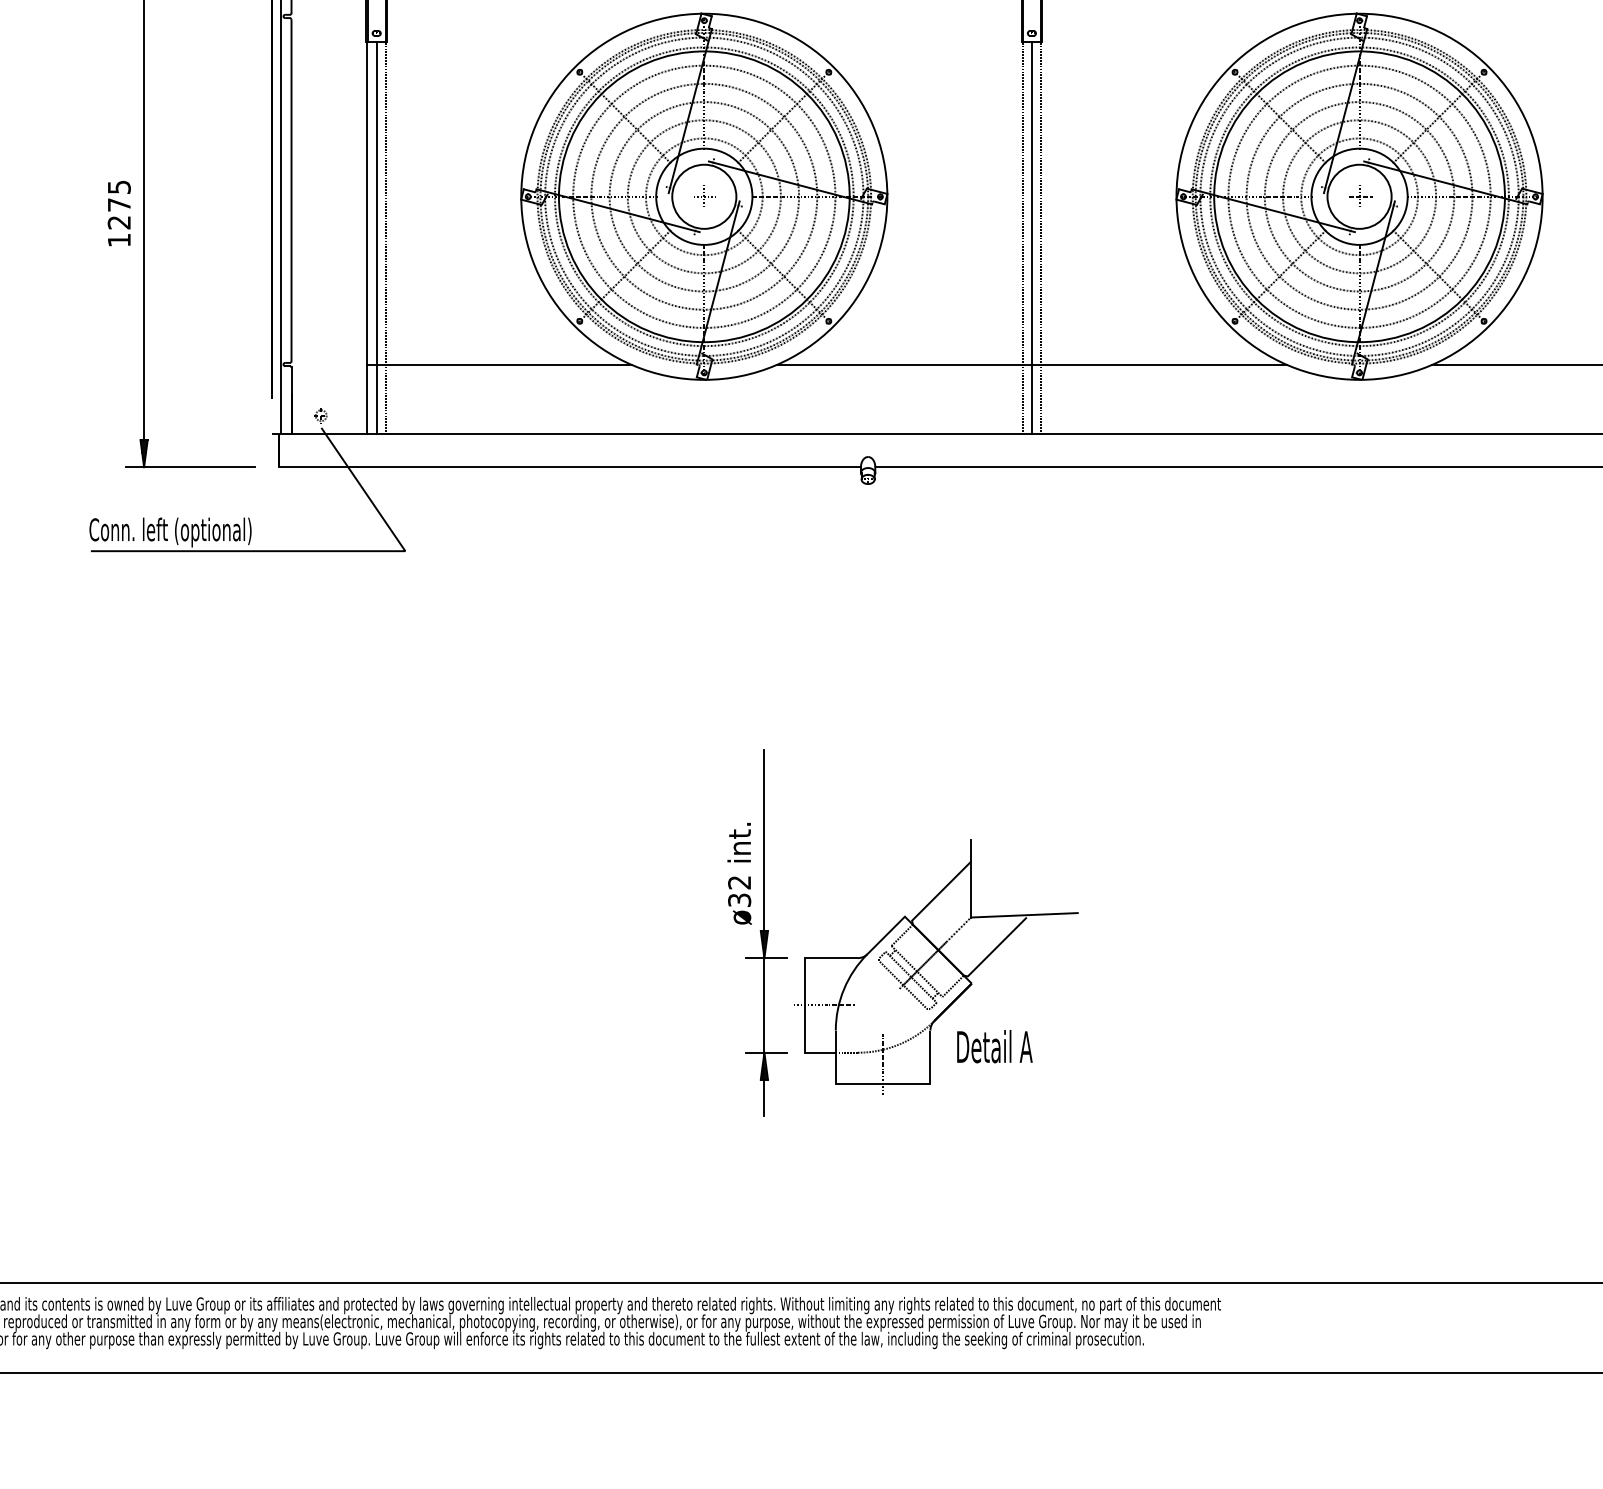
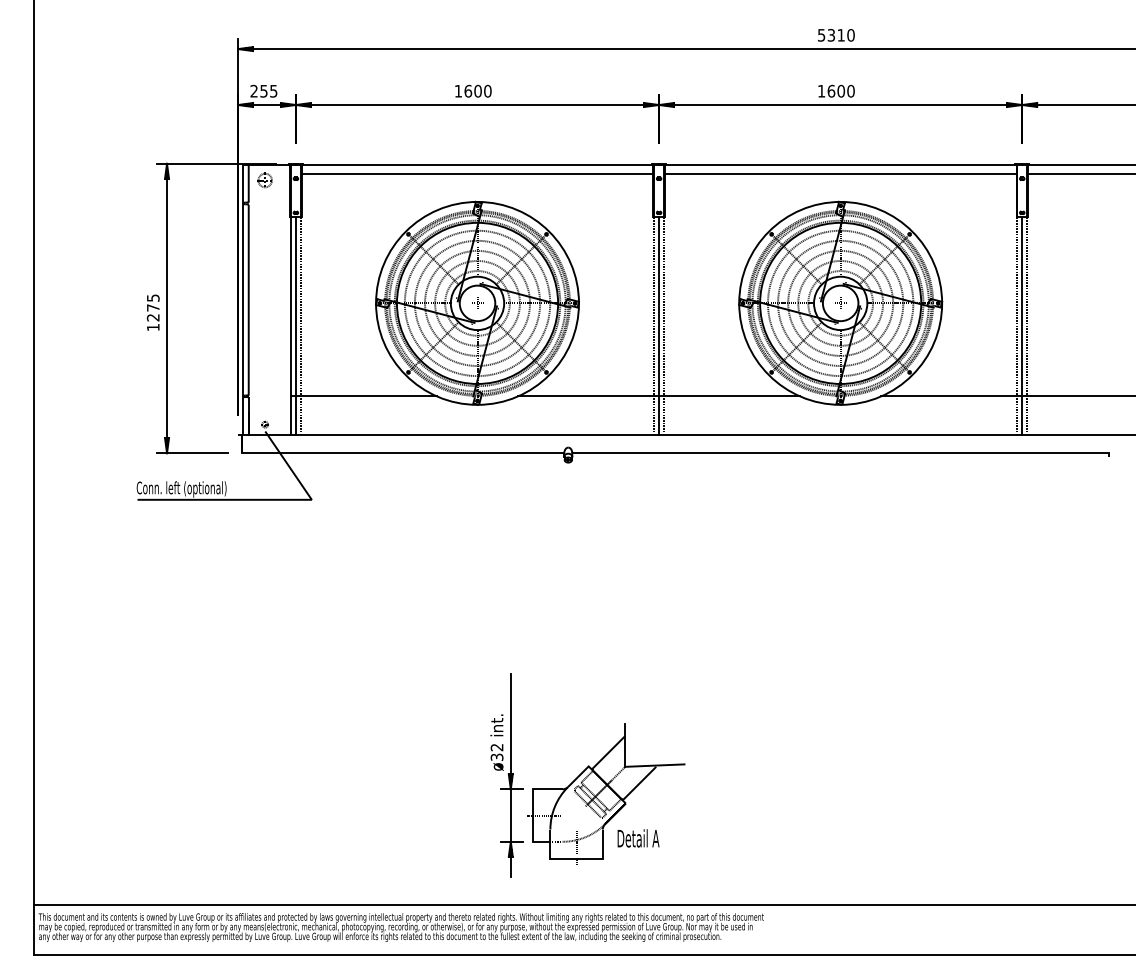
part: (902, 933) -> (587, 775), moved

